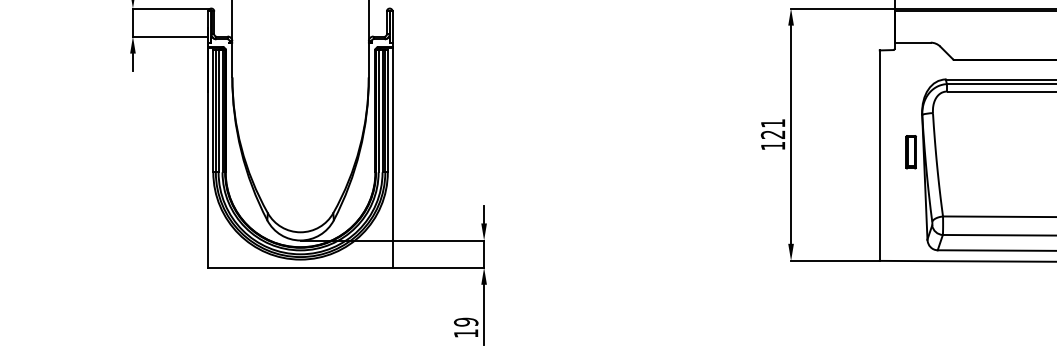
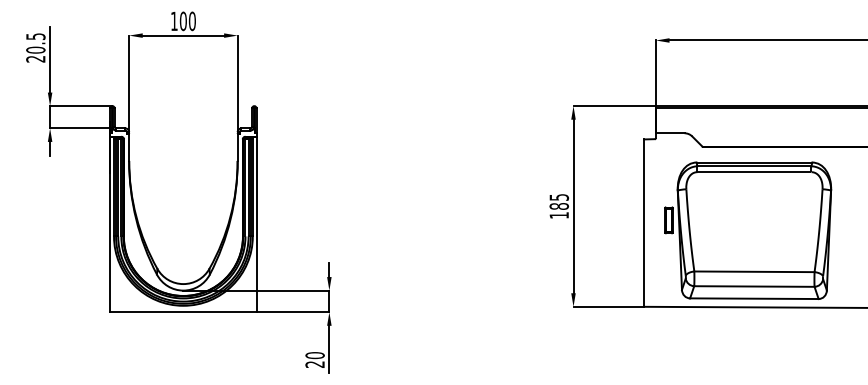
text: (773, 128) -> (559, 201), 121 -> 185
text: (465, 327) -> (314, 359), 19 -> 20

